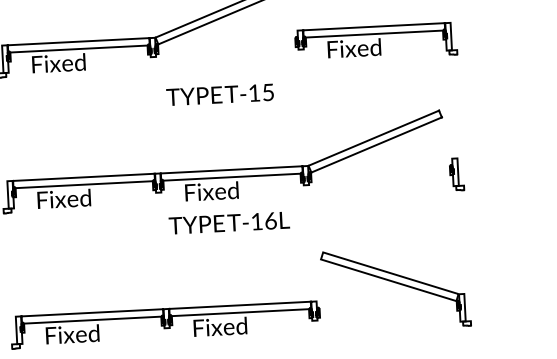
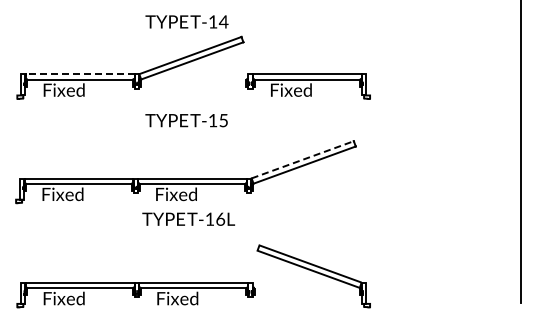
line: (77, 41) -> (79, 74), solid -> dashed
line: (374, 137) -> (303, 159), solid -> dashed
part: (456, 175) -> (364, 191), removed

